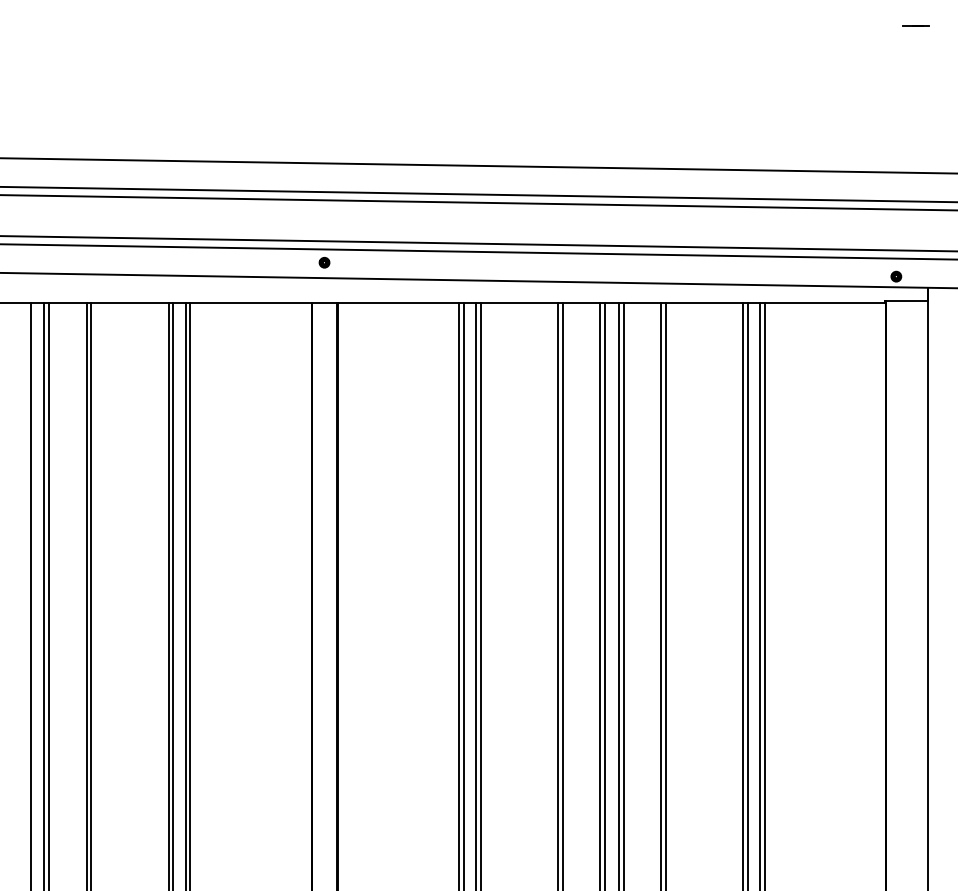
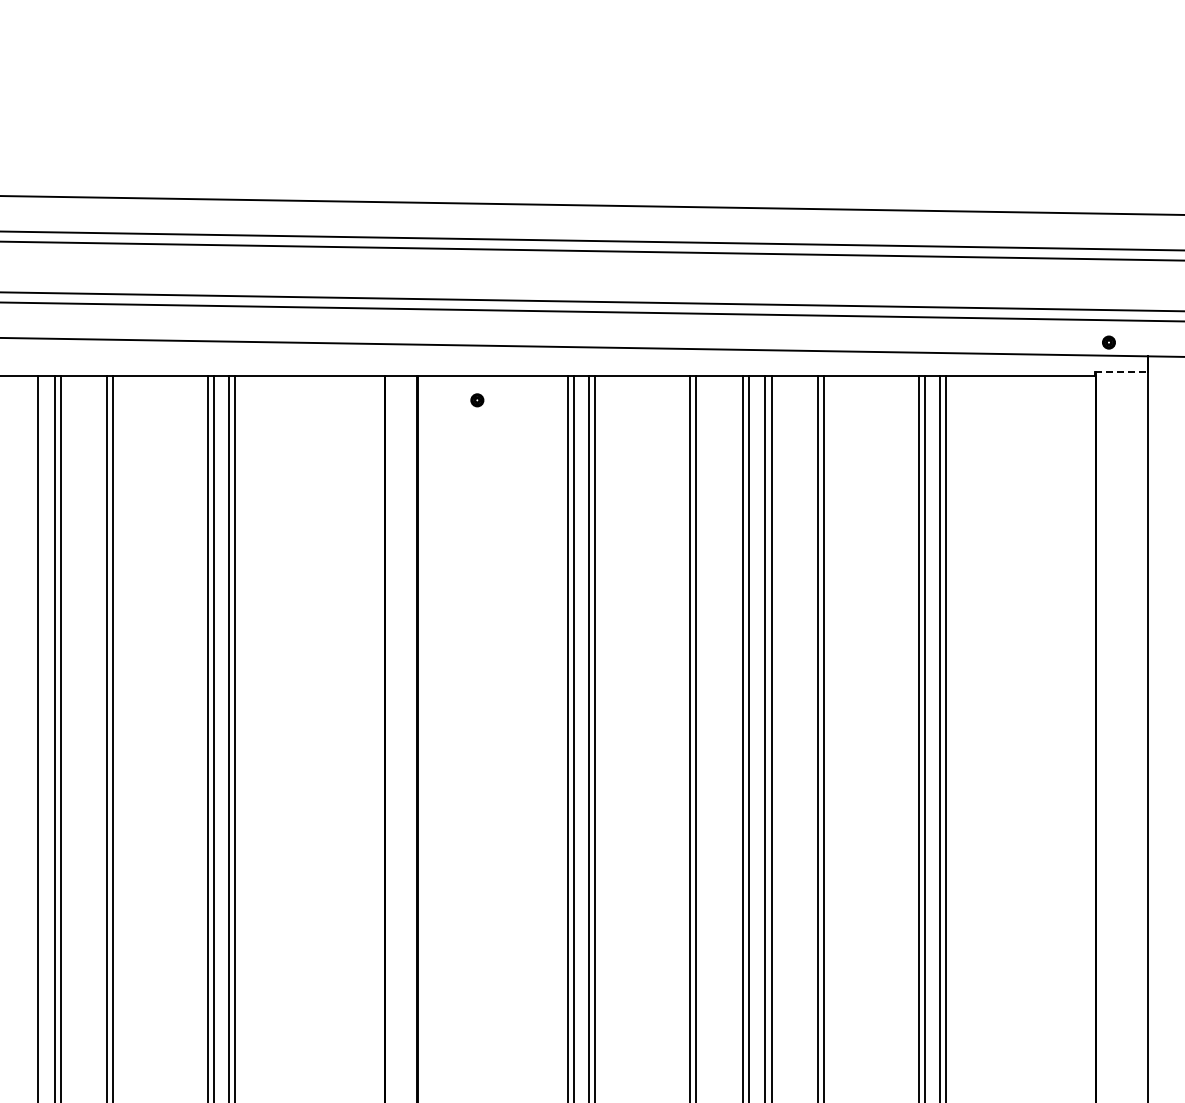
line: (915, 26) -> (1132, 32), removed
part: (324, 262) -> (477, 400), moved
line: (906, 300) -> (1121, 372), solid -> dashed

